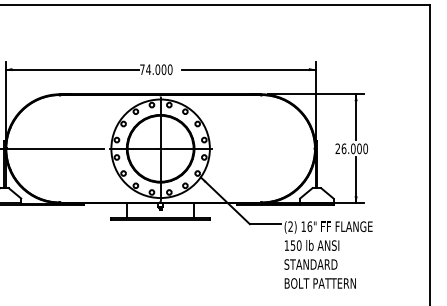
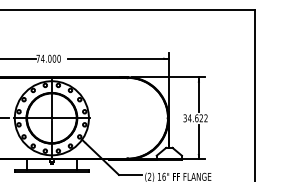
text: (351, 148) -> (195, 118), 26.000 -> 34.622

